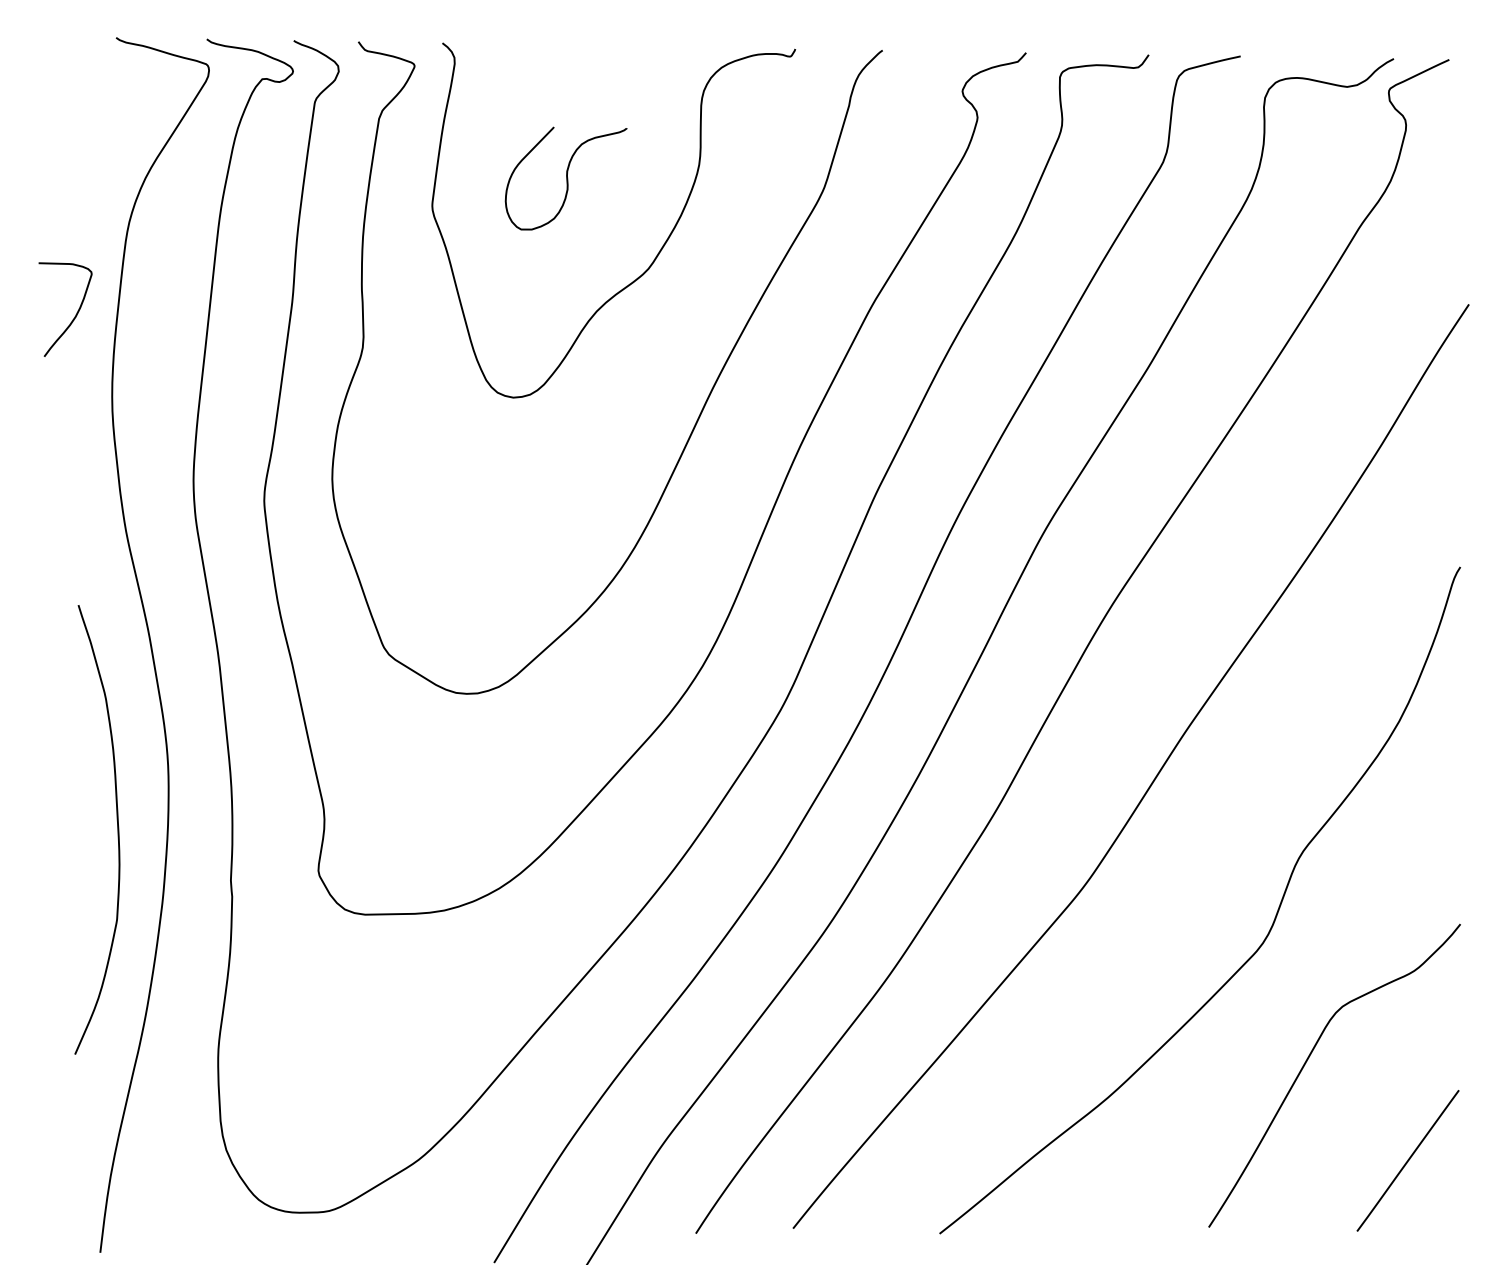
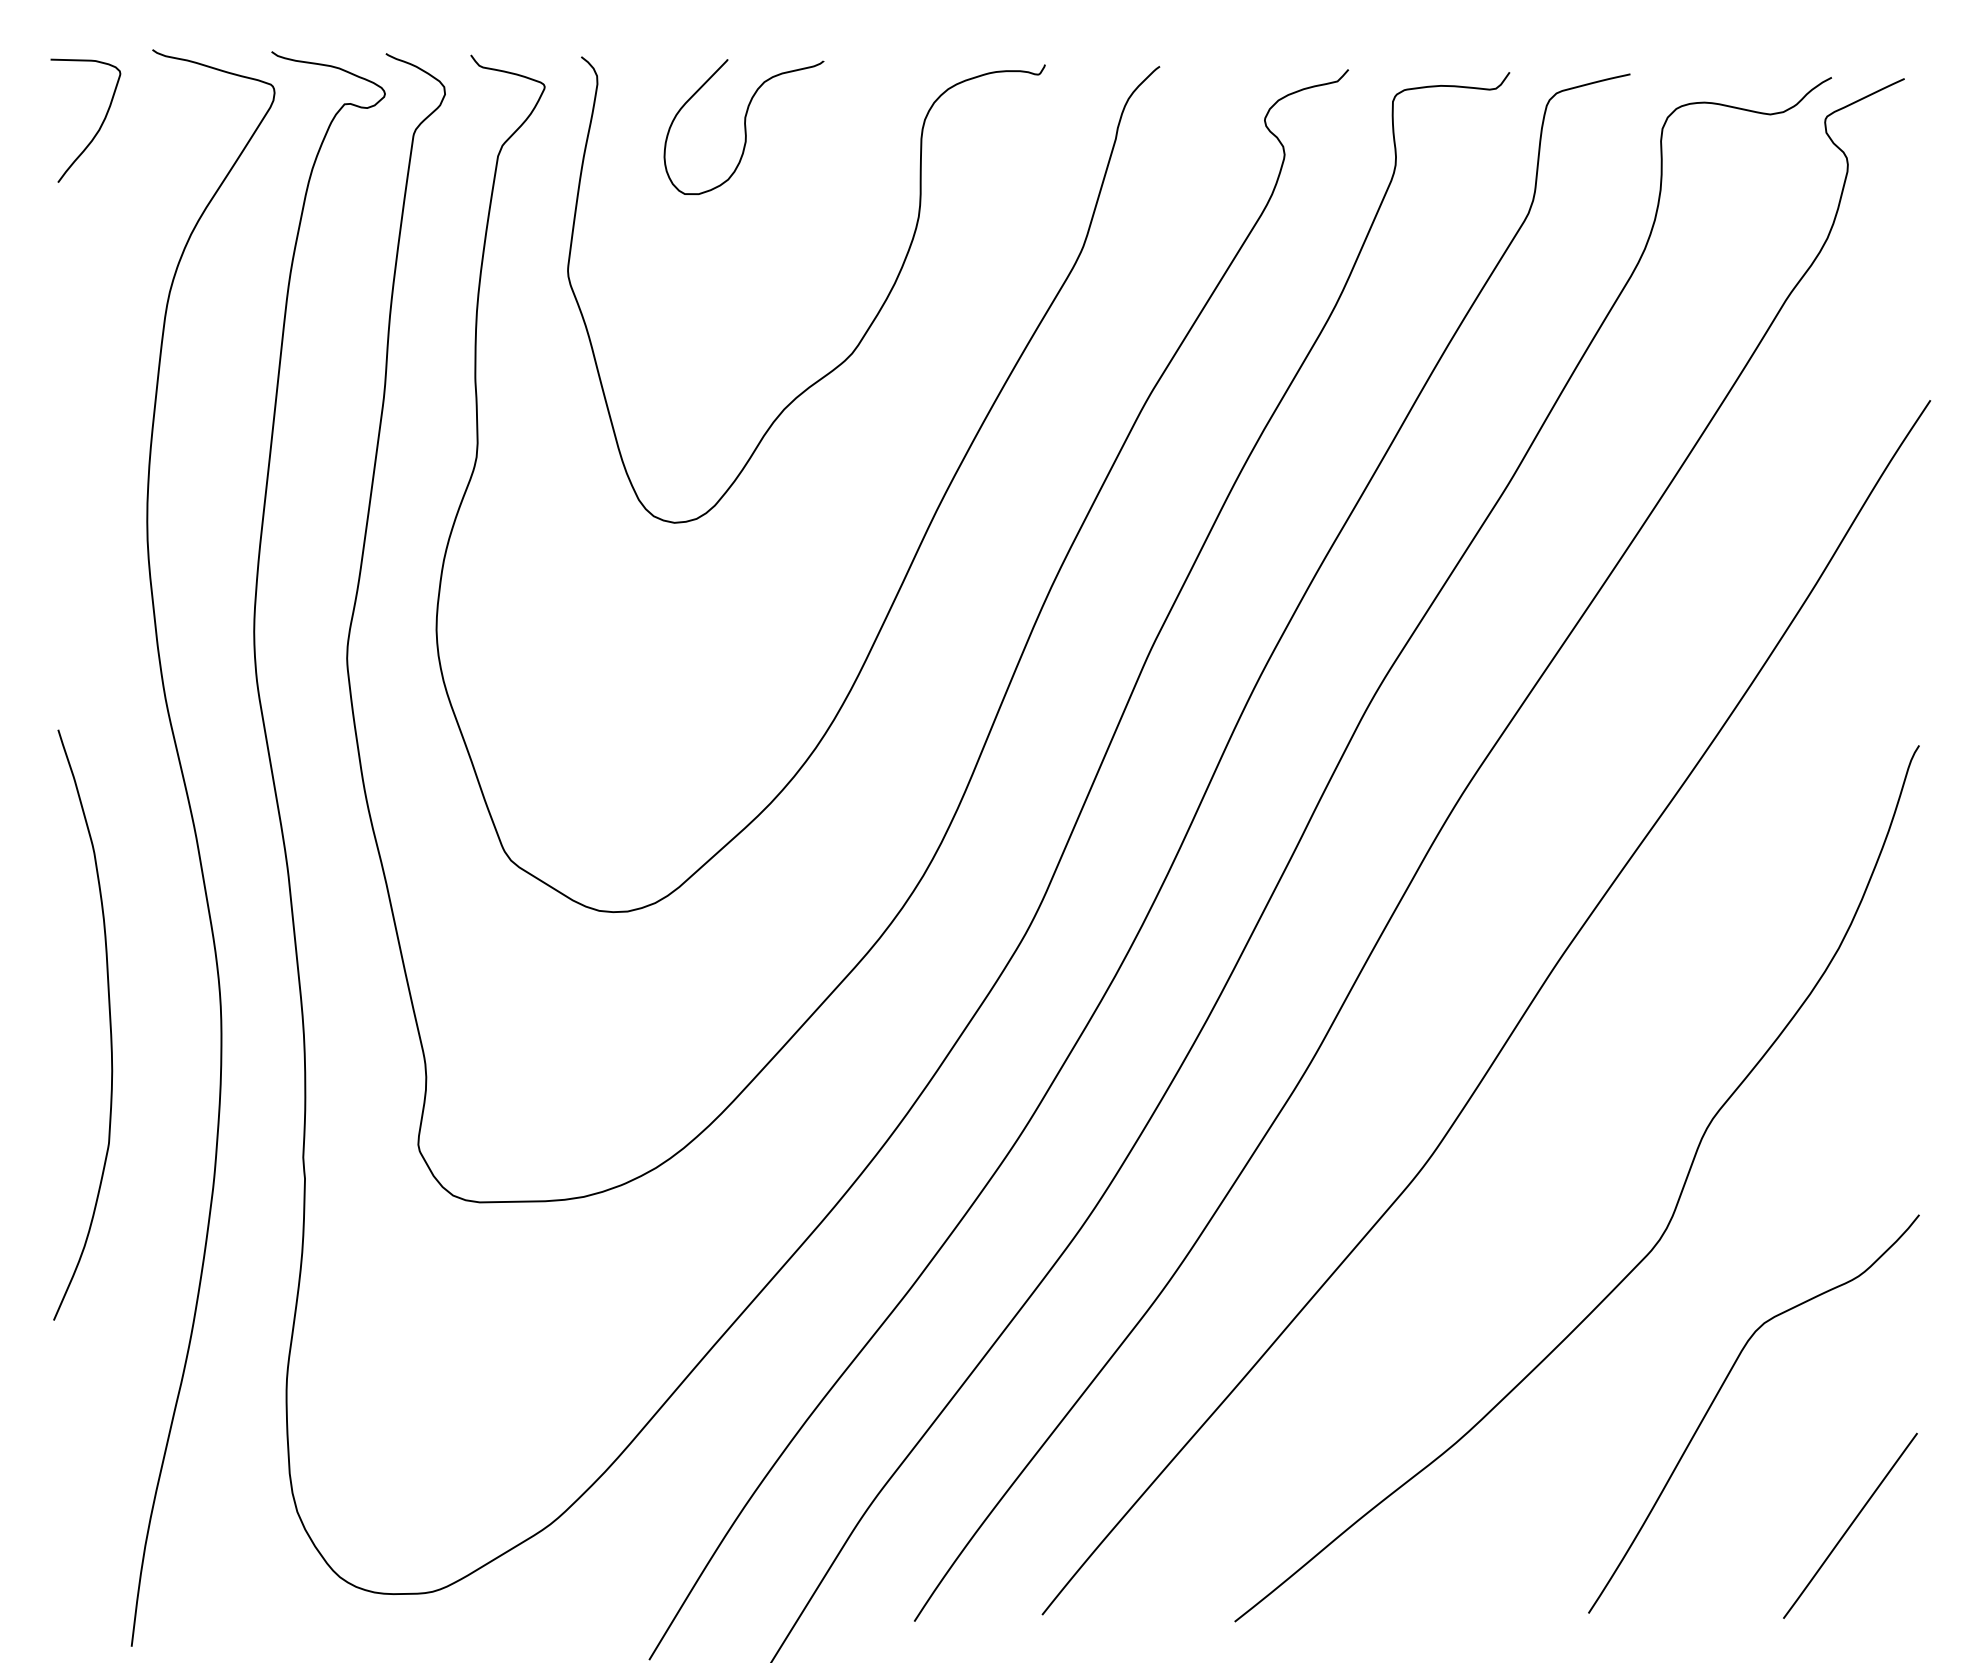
curve: (566, 178) -> (744, 127), moved
curve: (75, 314) -> (99, 127), moved
curve: (117, 829) -> (109, 1024), moved

